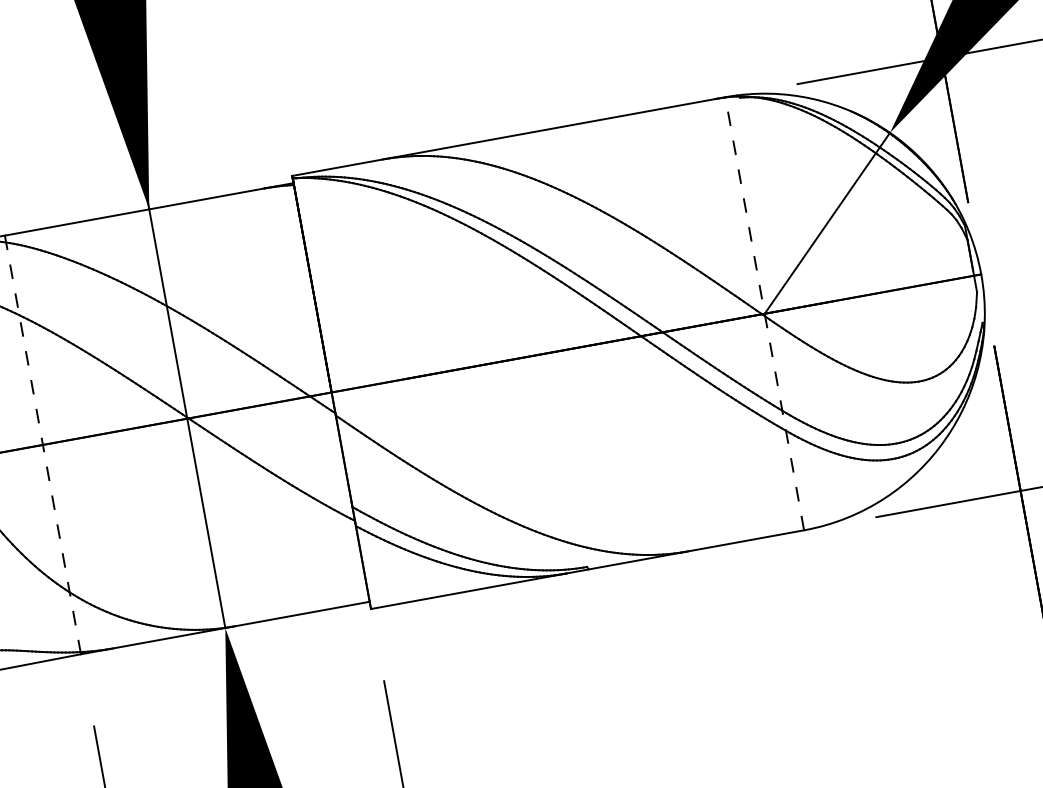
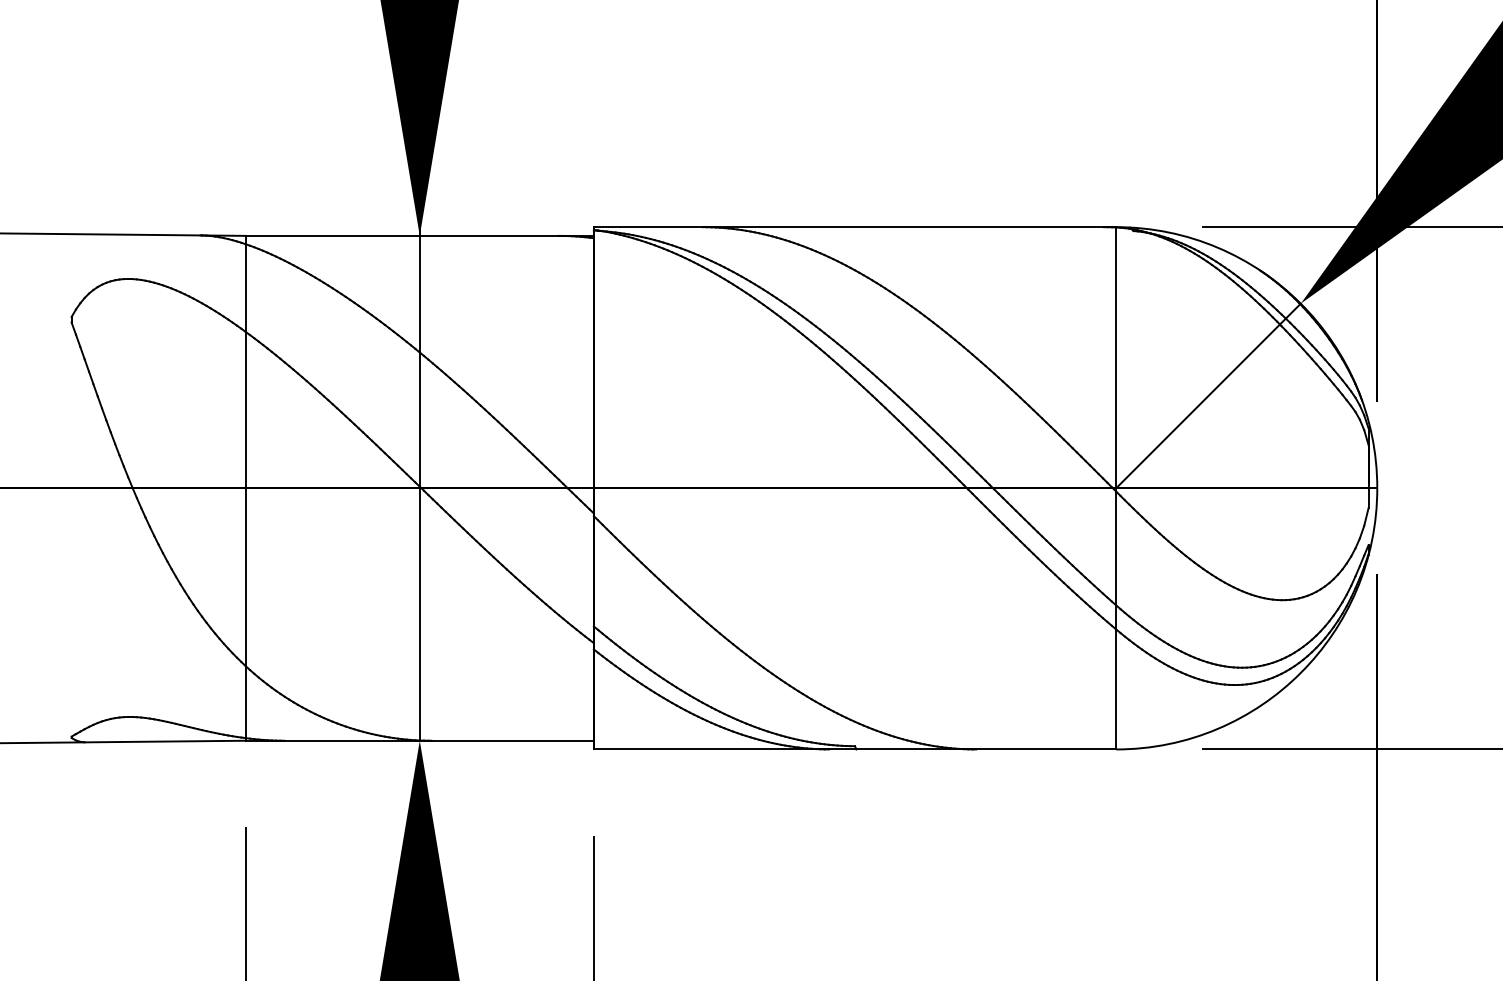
line: (764, 313) -> (1116, 487), dashed -> solid
line: (42, 444) -> (245, 487), dashed -> solid

